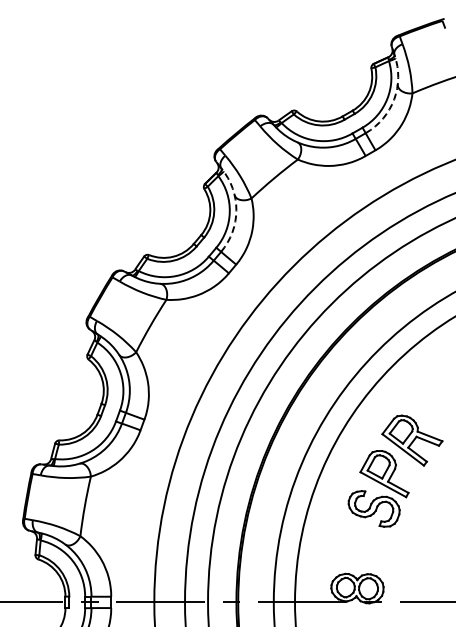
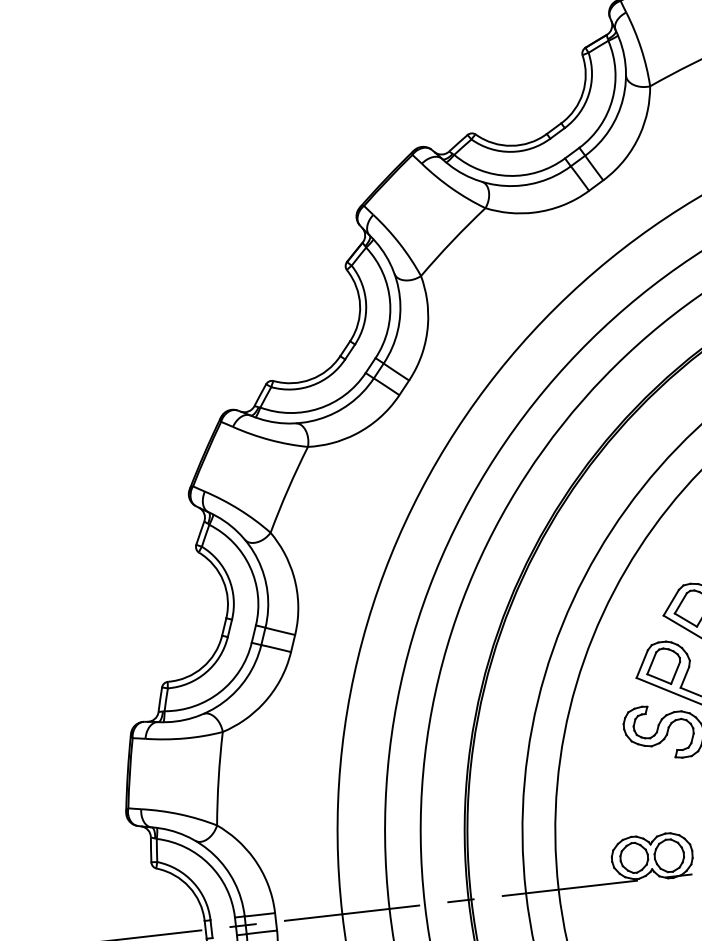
arc: (394, 99) -> (623, 98), dashed -> solid
arc: (236, 210) -> (400, 297), dashed -> solid

